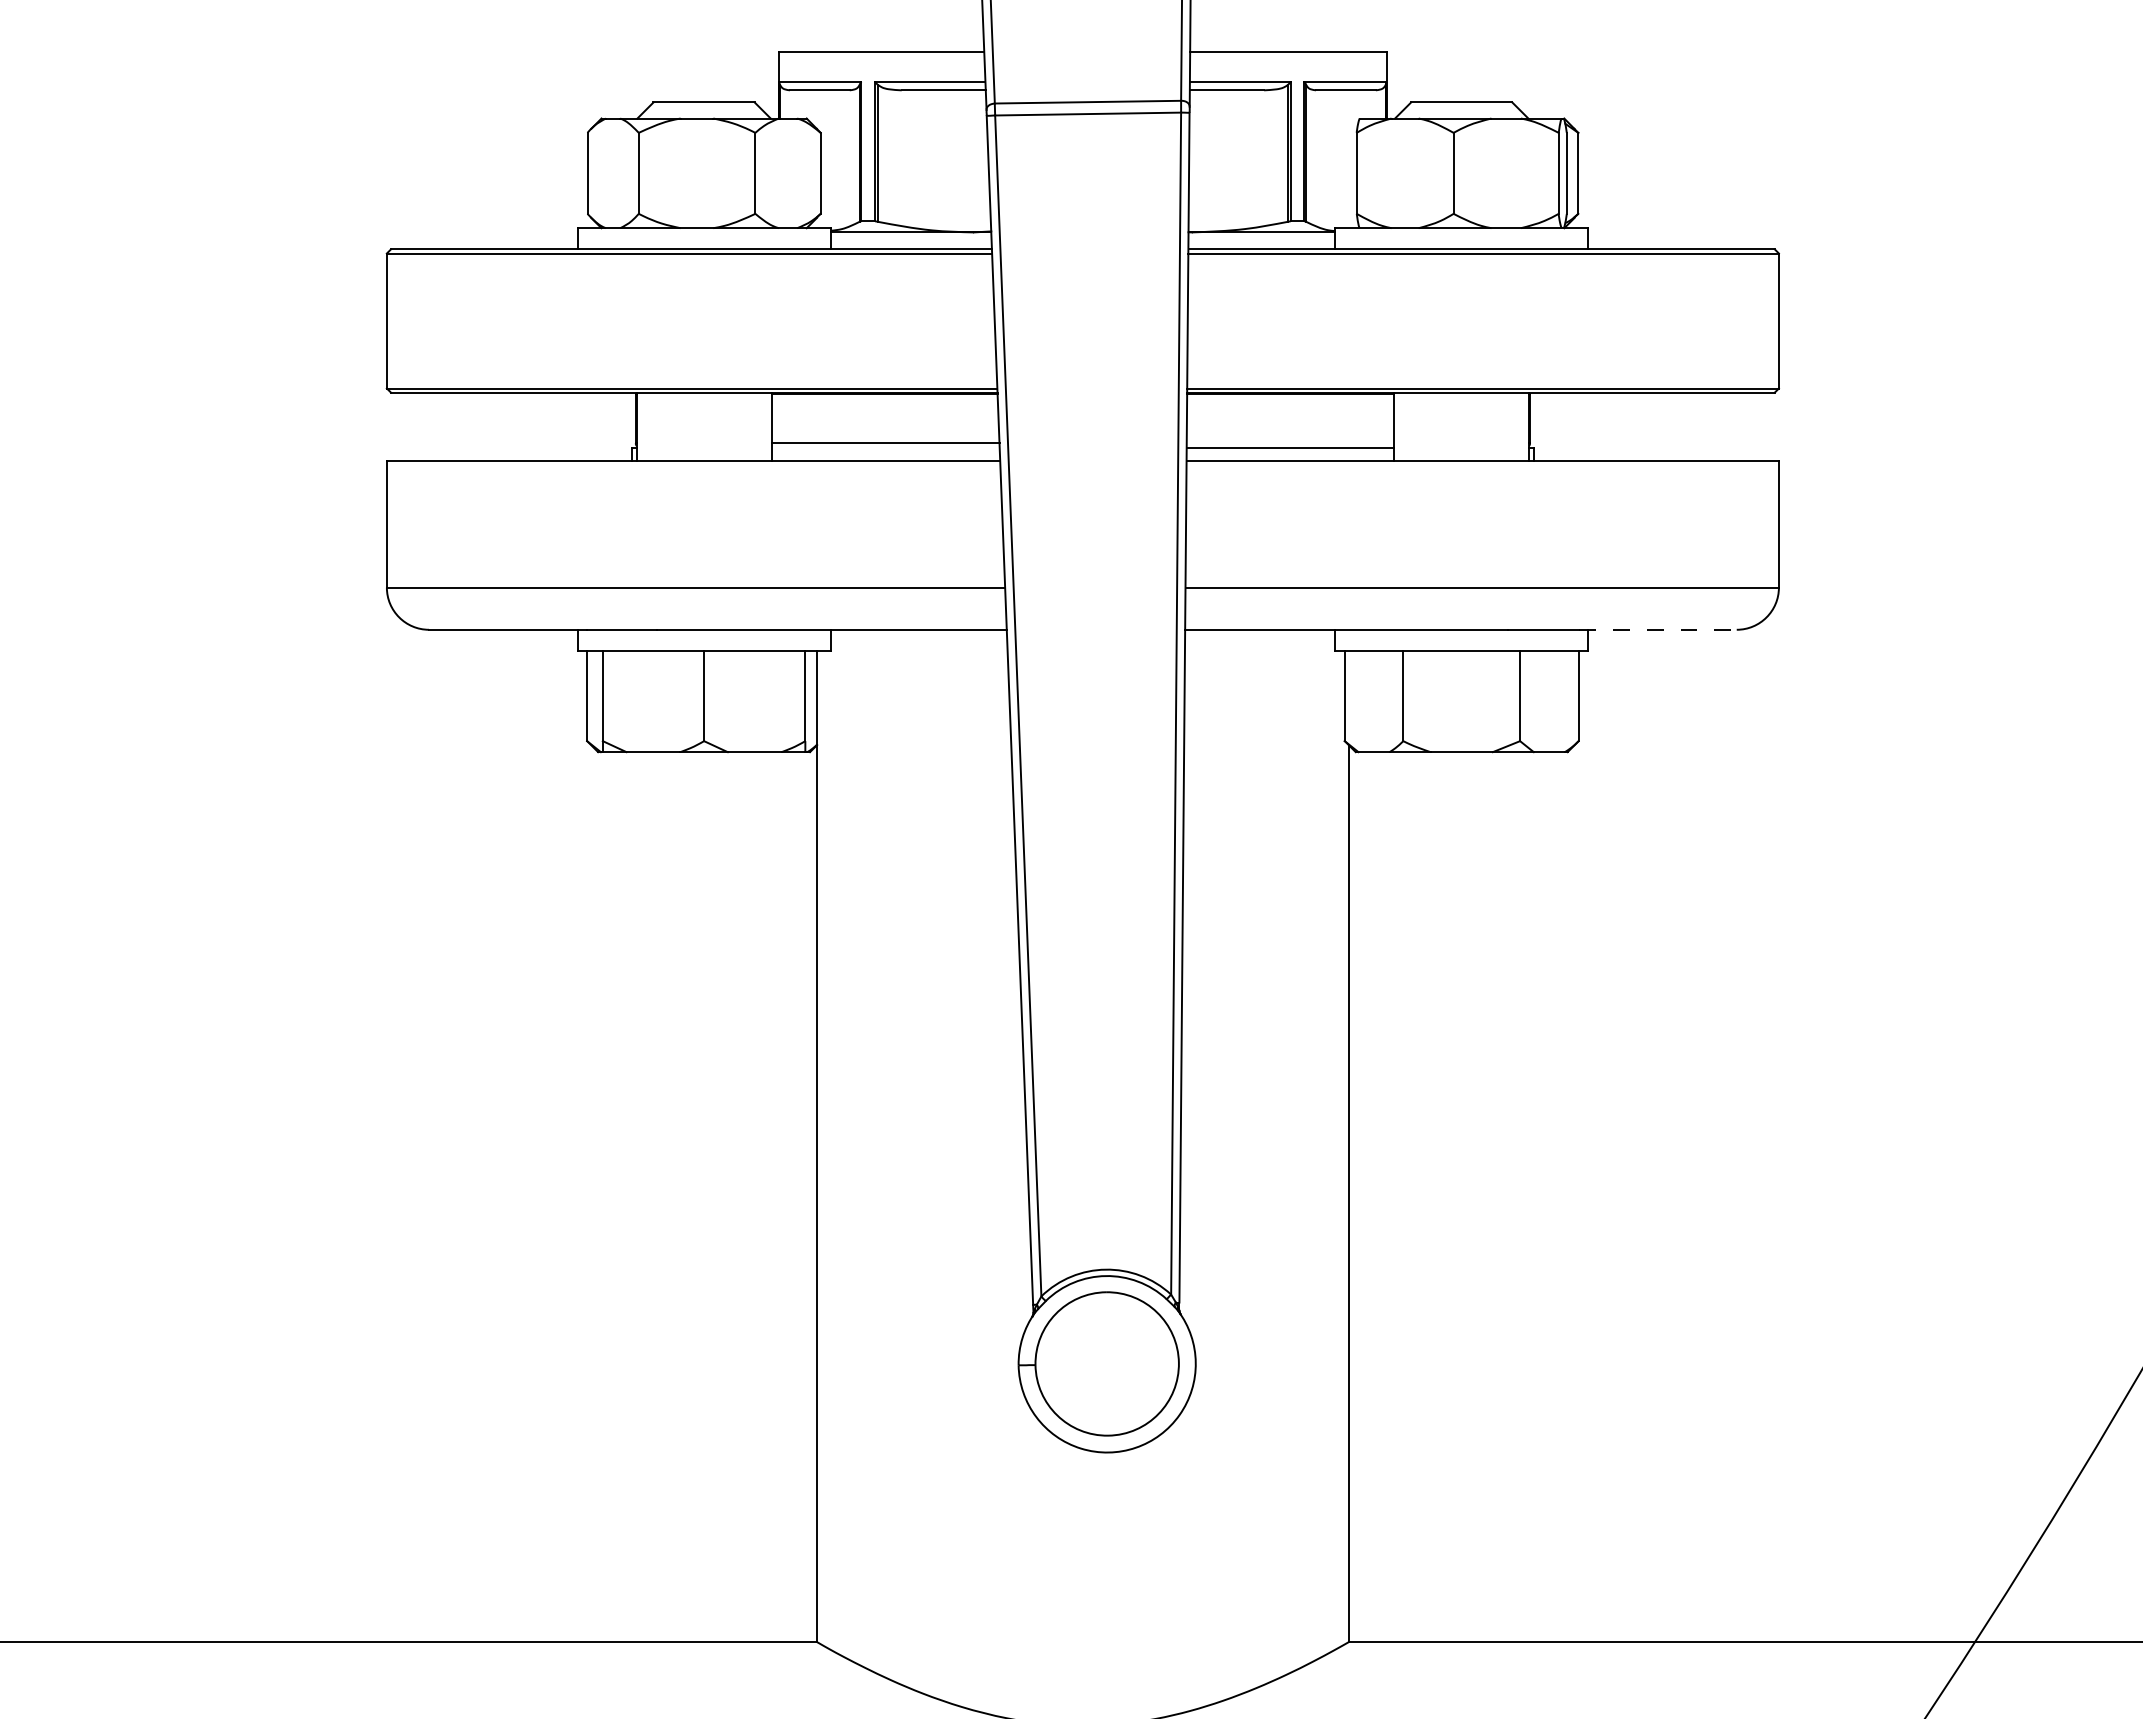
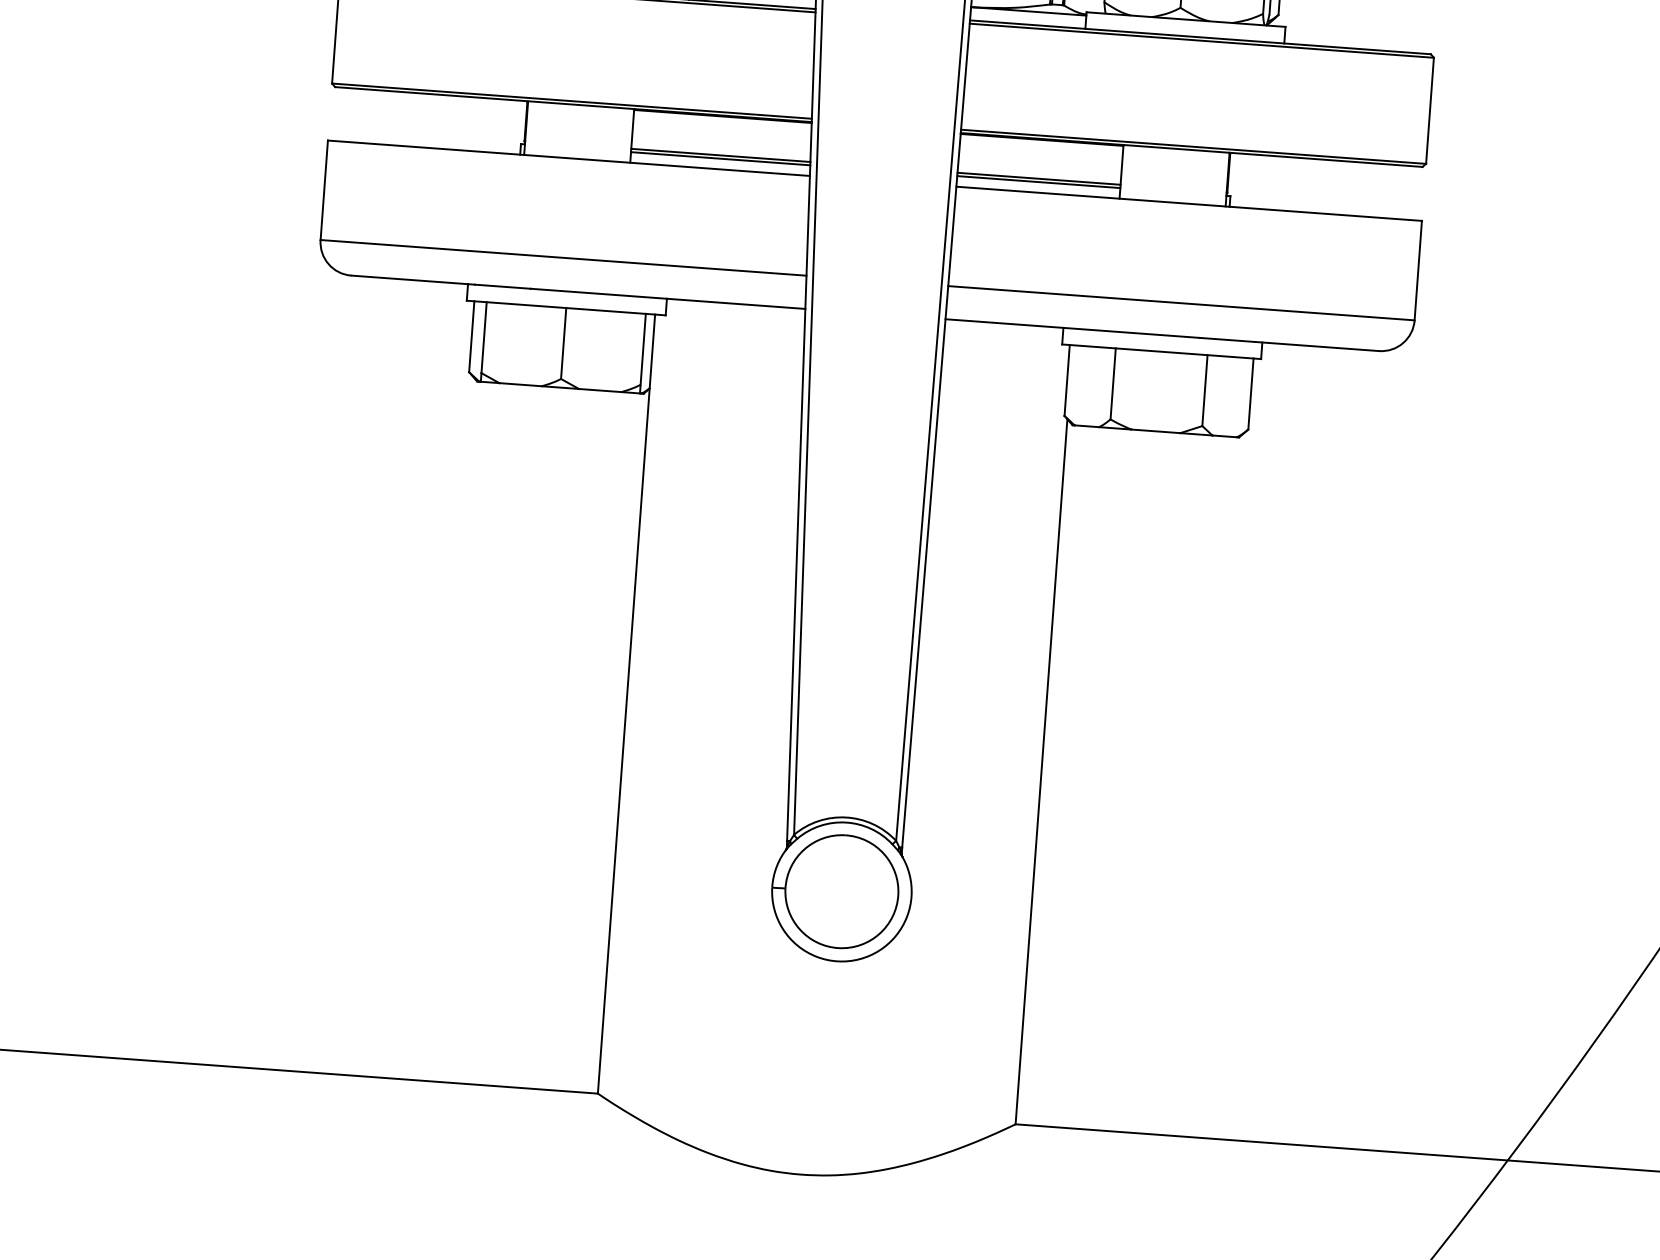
line: (1290, 443) -> (1039, 178), added
line: (885, 447) -> (720, 158), added
line: (1658, 629) -> (1317, 346), dashed -> solid

